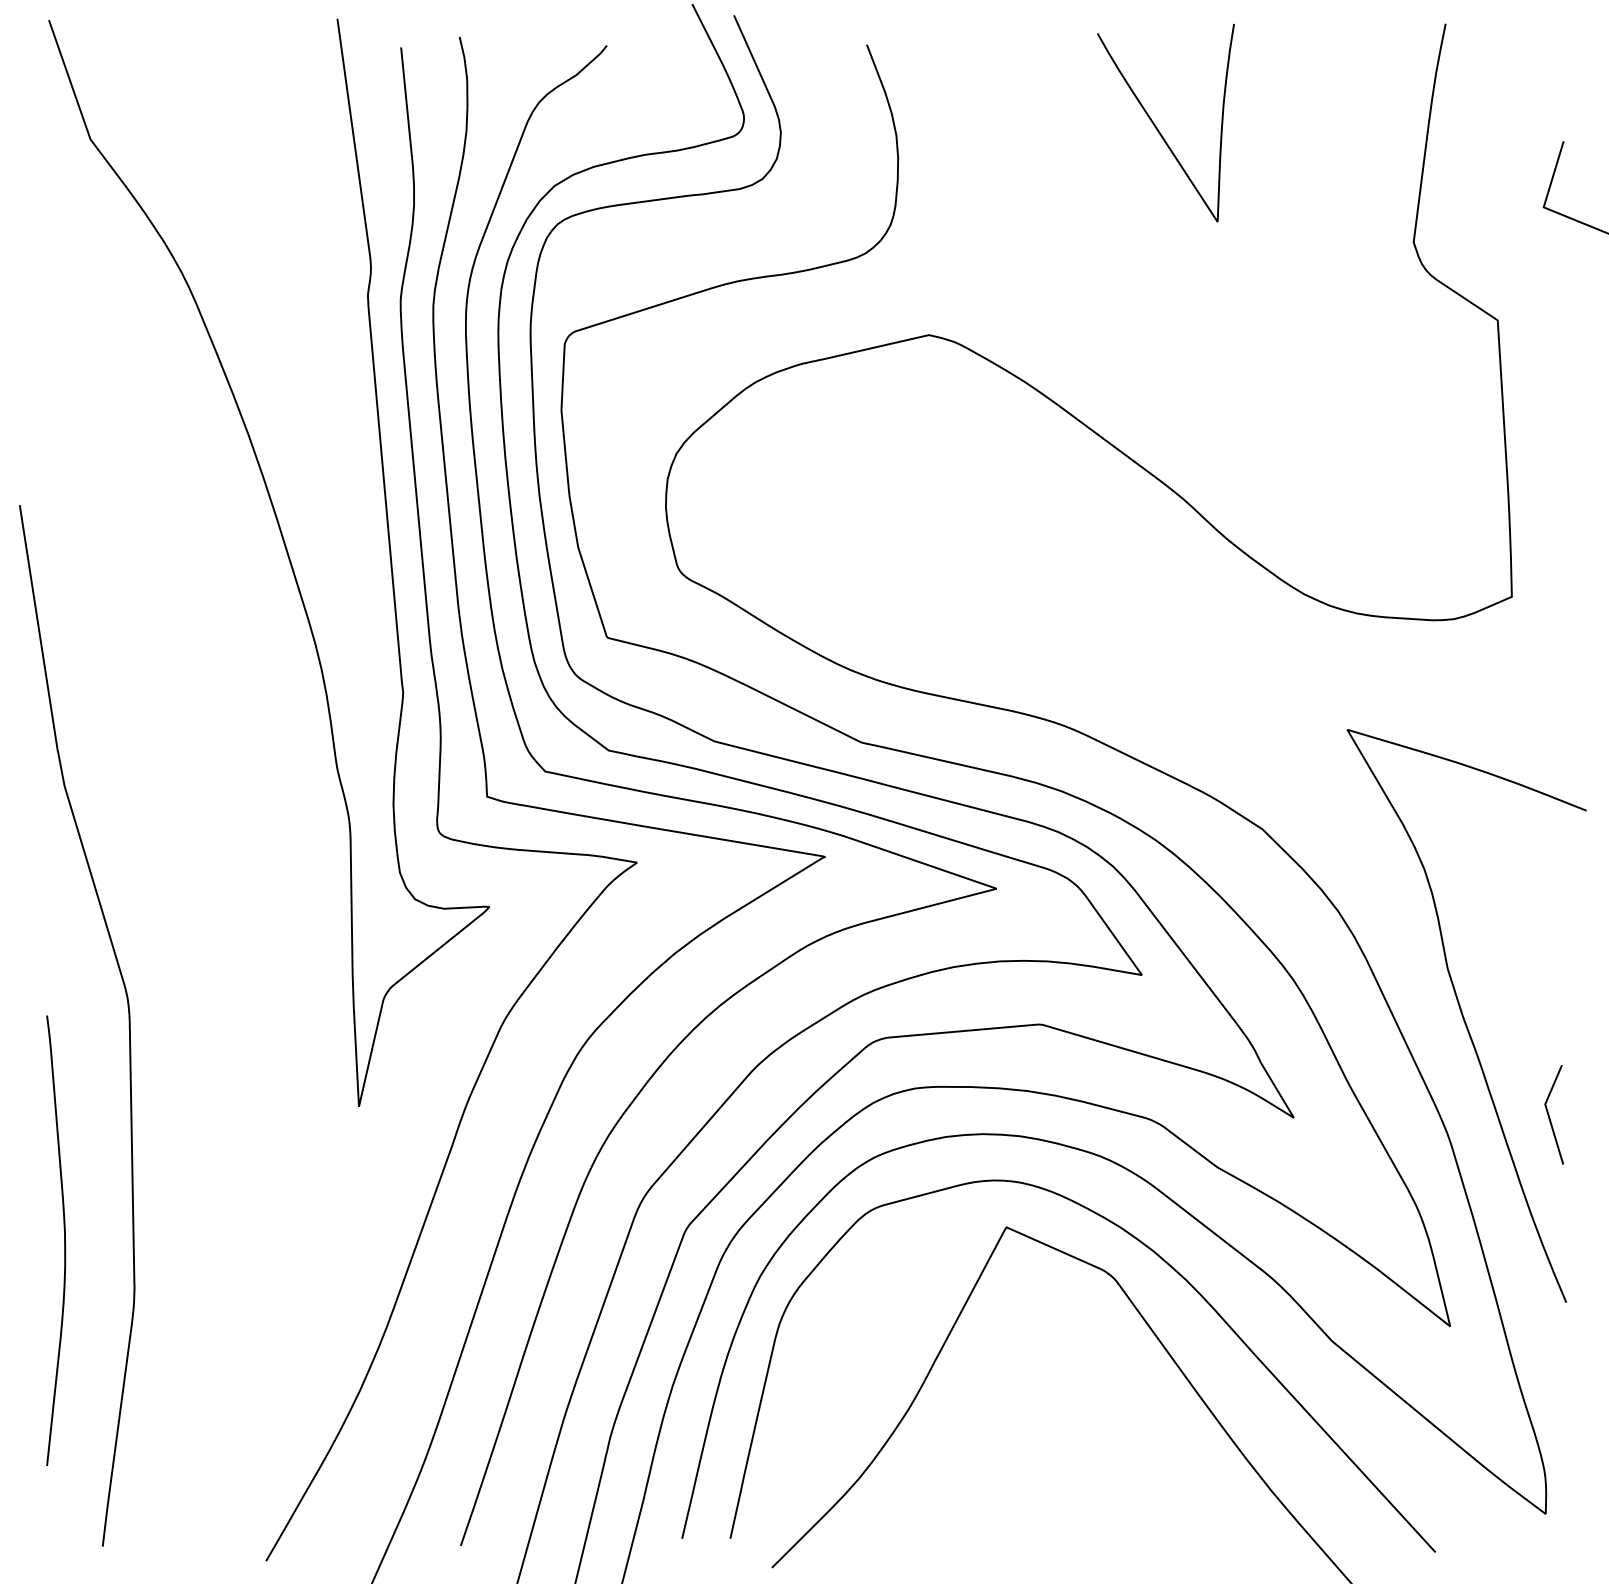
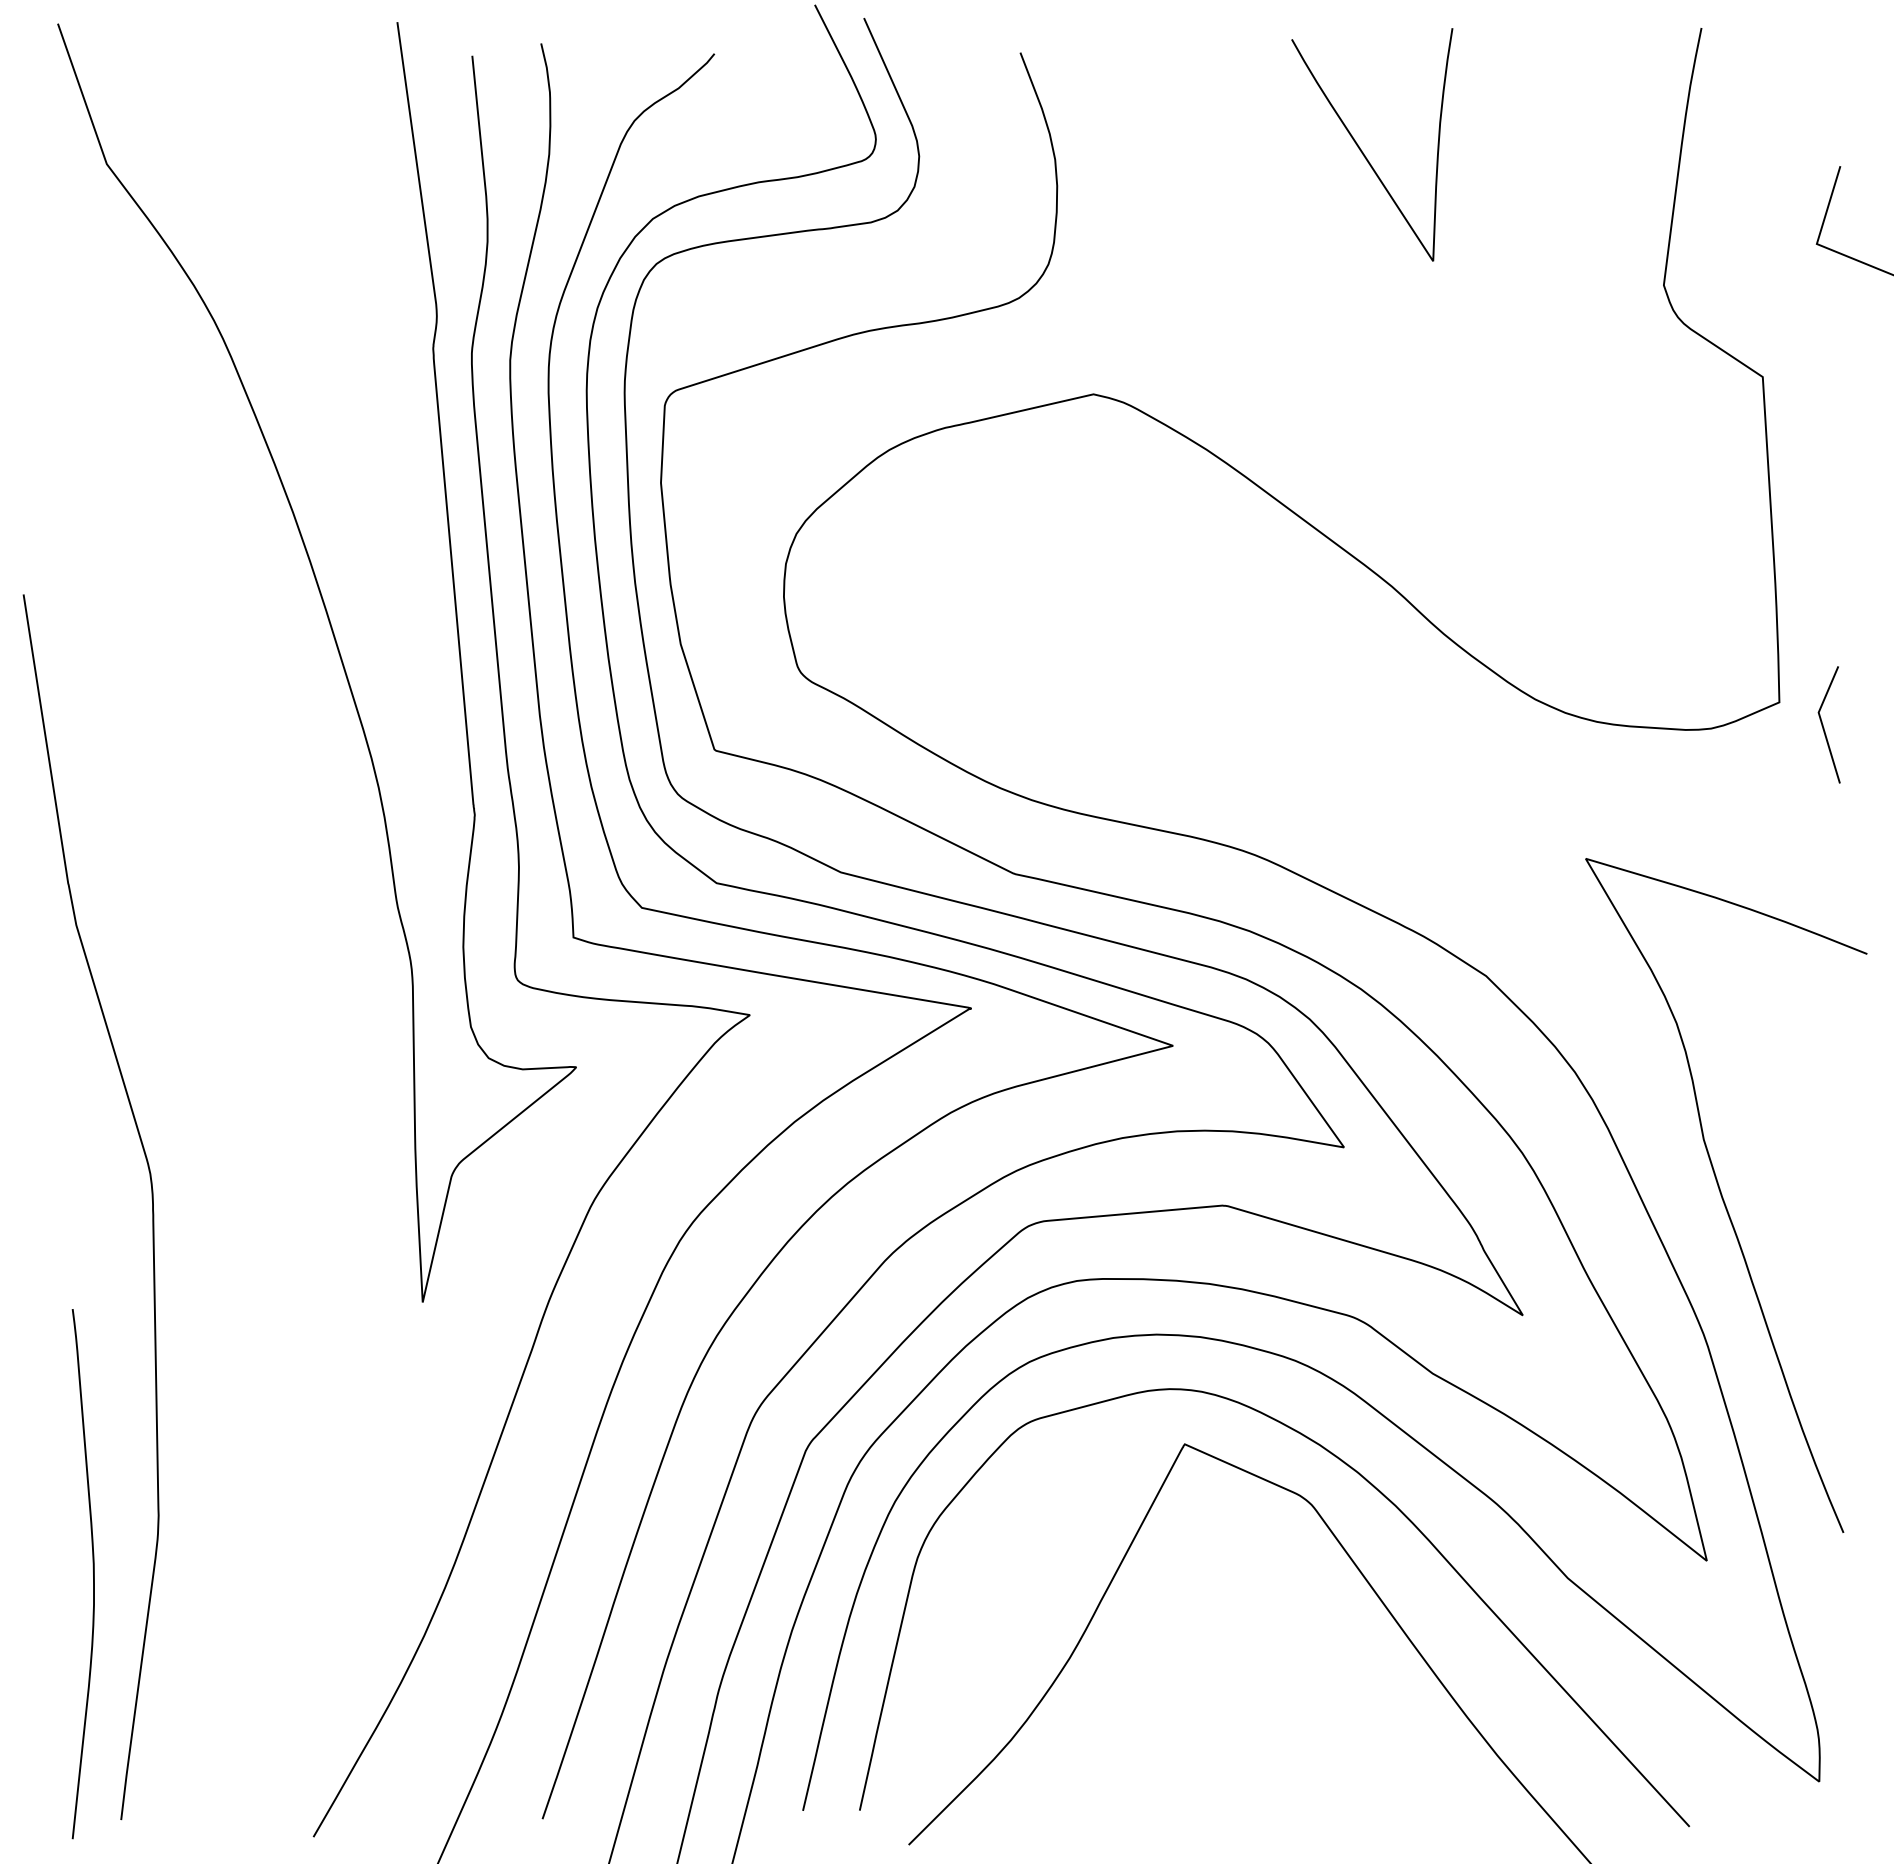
line: (1549, 1114) -> (1823, 724), moved
curve: (64, 1241) -> (93, 1574), moved

